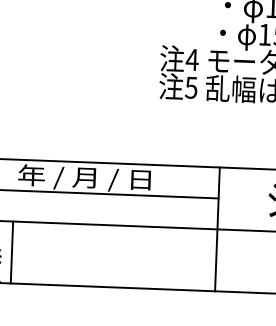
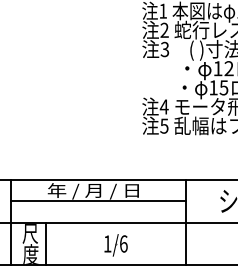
part: (113, 258) -> (115, 245), added

